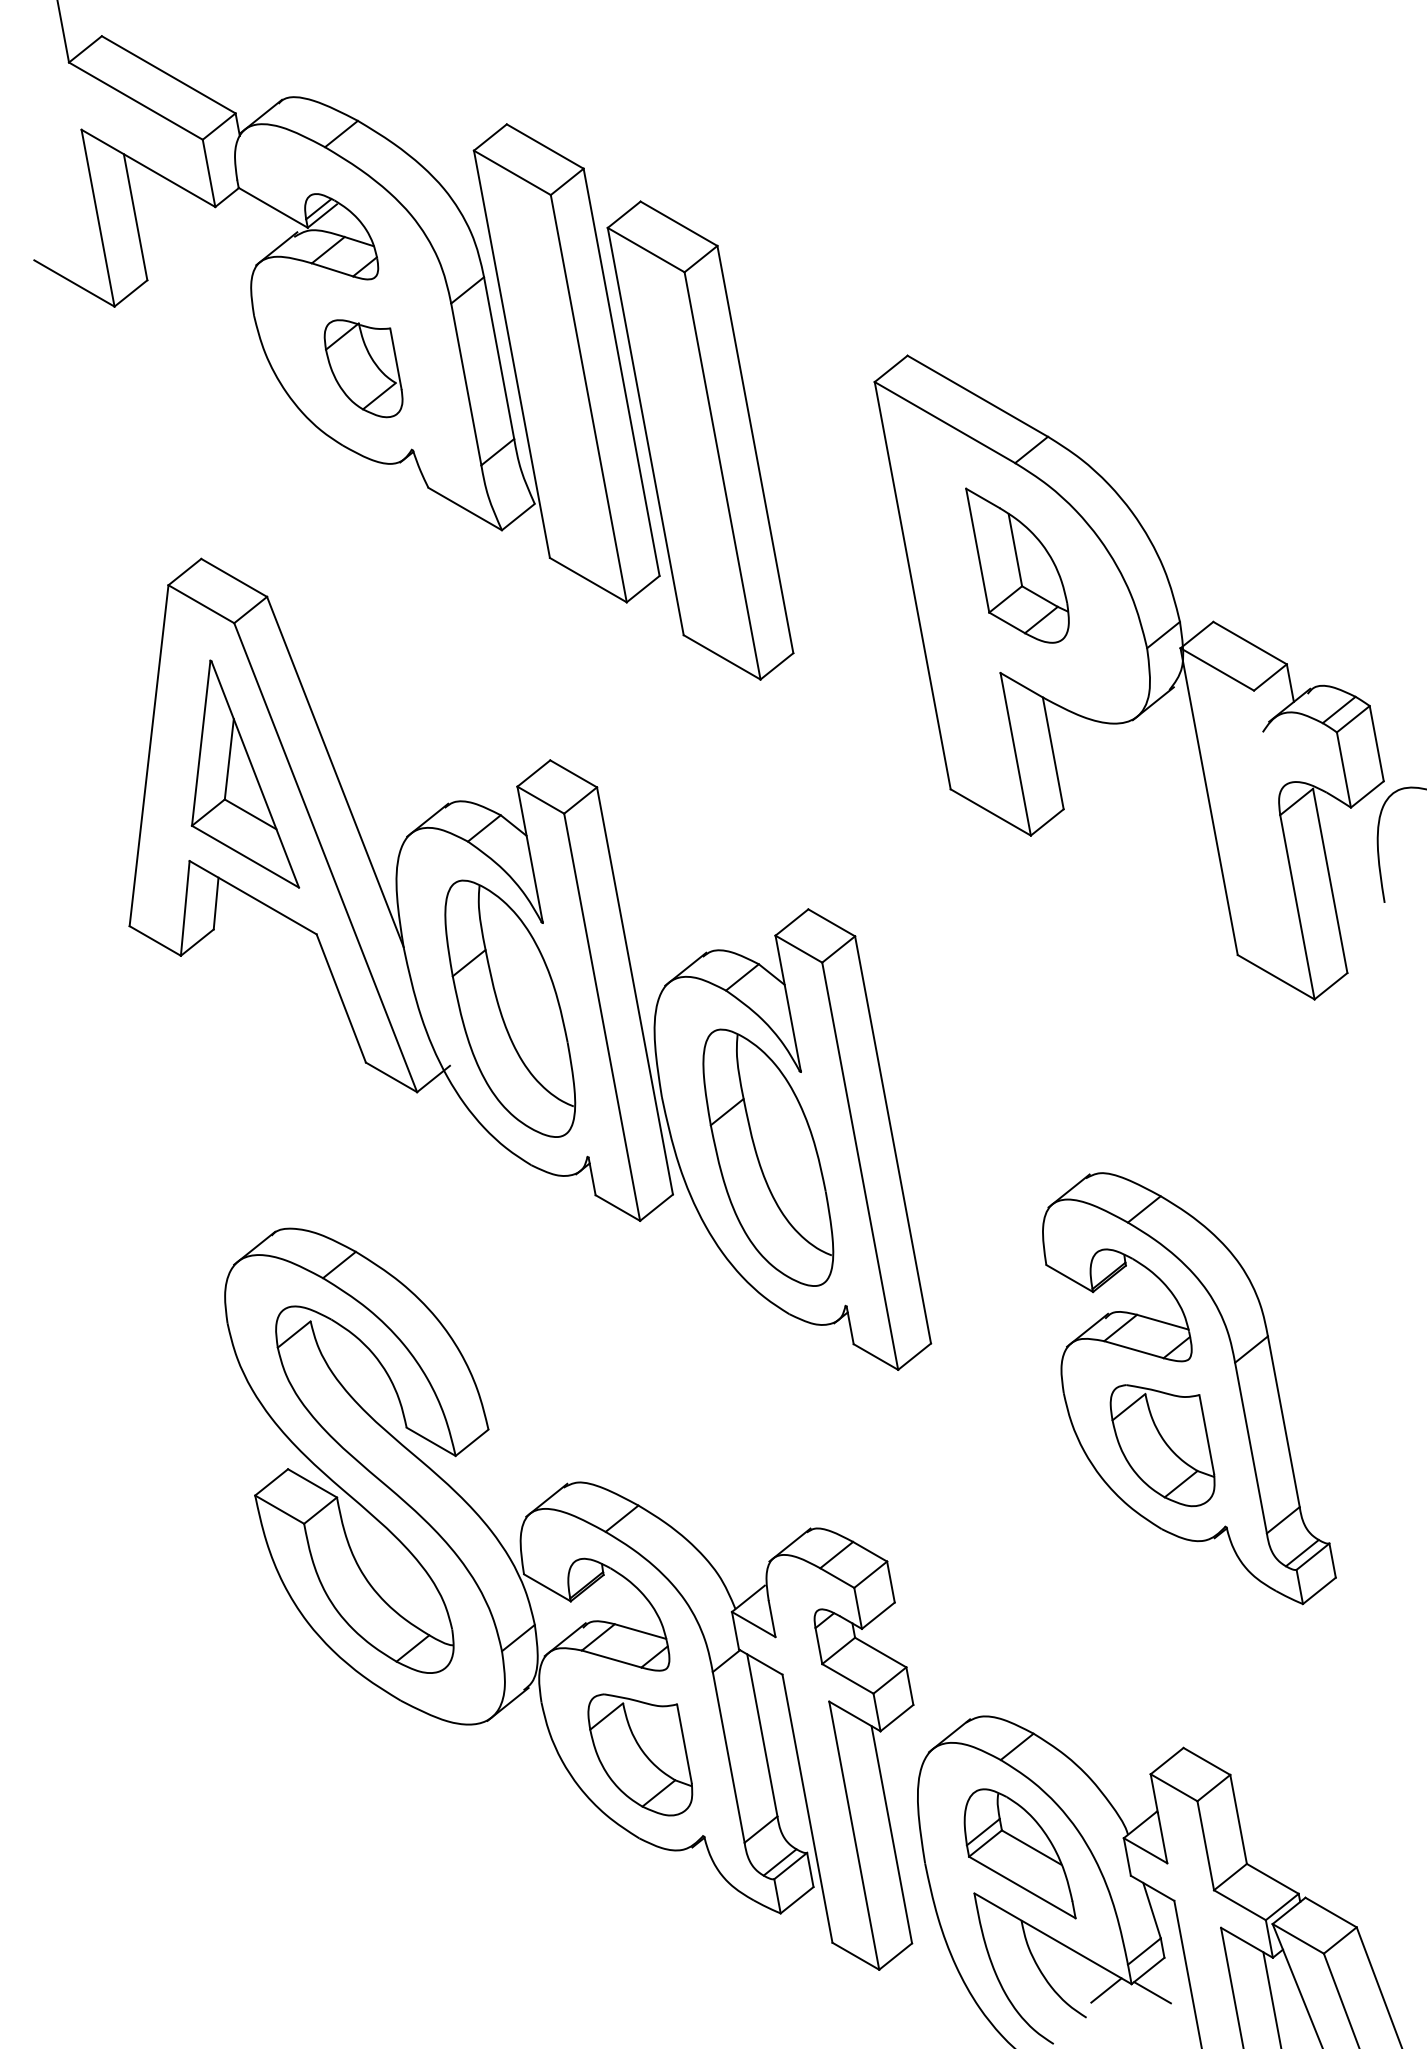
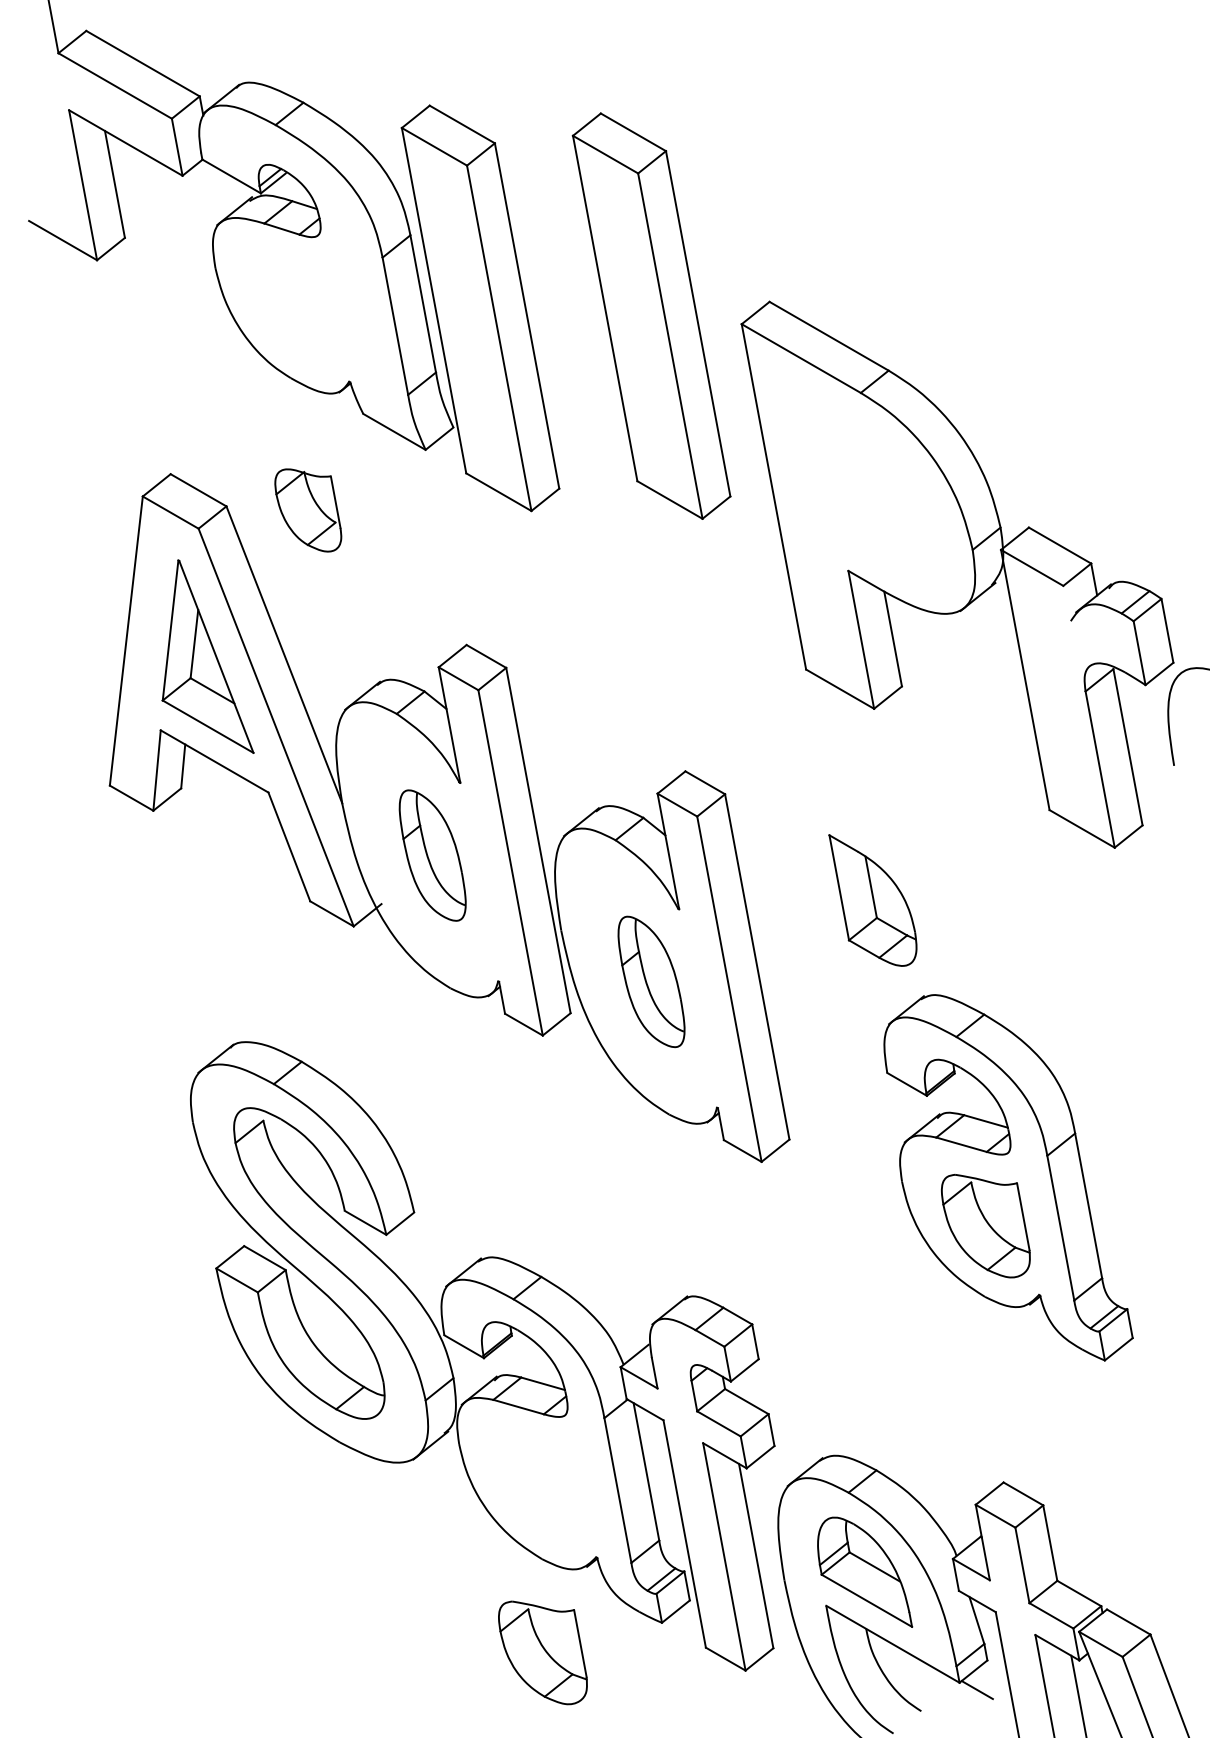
part: (363, 368) -> (308, 510), moved
part: (700, 440) -> (651, 316), moved
part: (1017, 565) -> (872, 900), moved
part: (510, 1008) -> (432, 855), size x0.6
part: (768, 1157) -> (651, 981), size x0.6
part: (640, 1754) -> (543, 1652), moved
line: (1106, 1990) -> (938, 1688), removed

